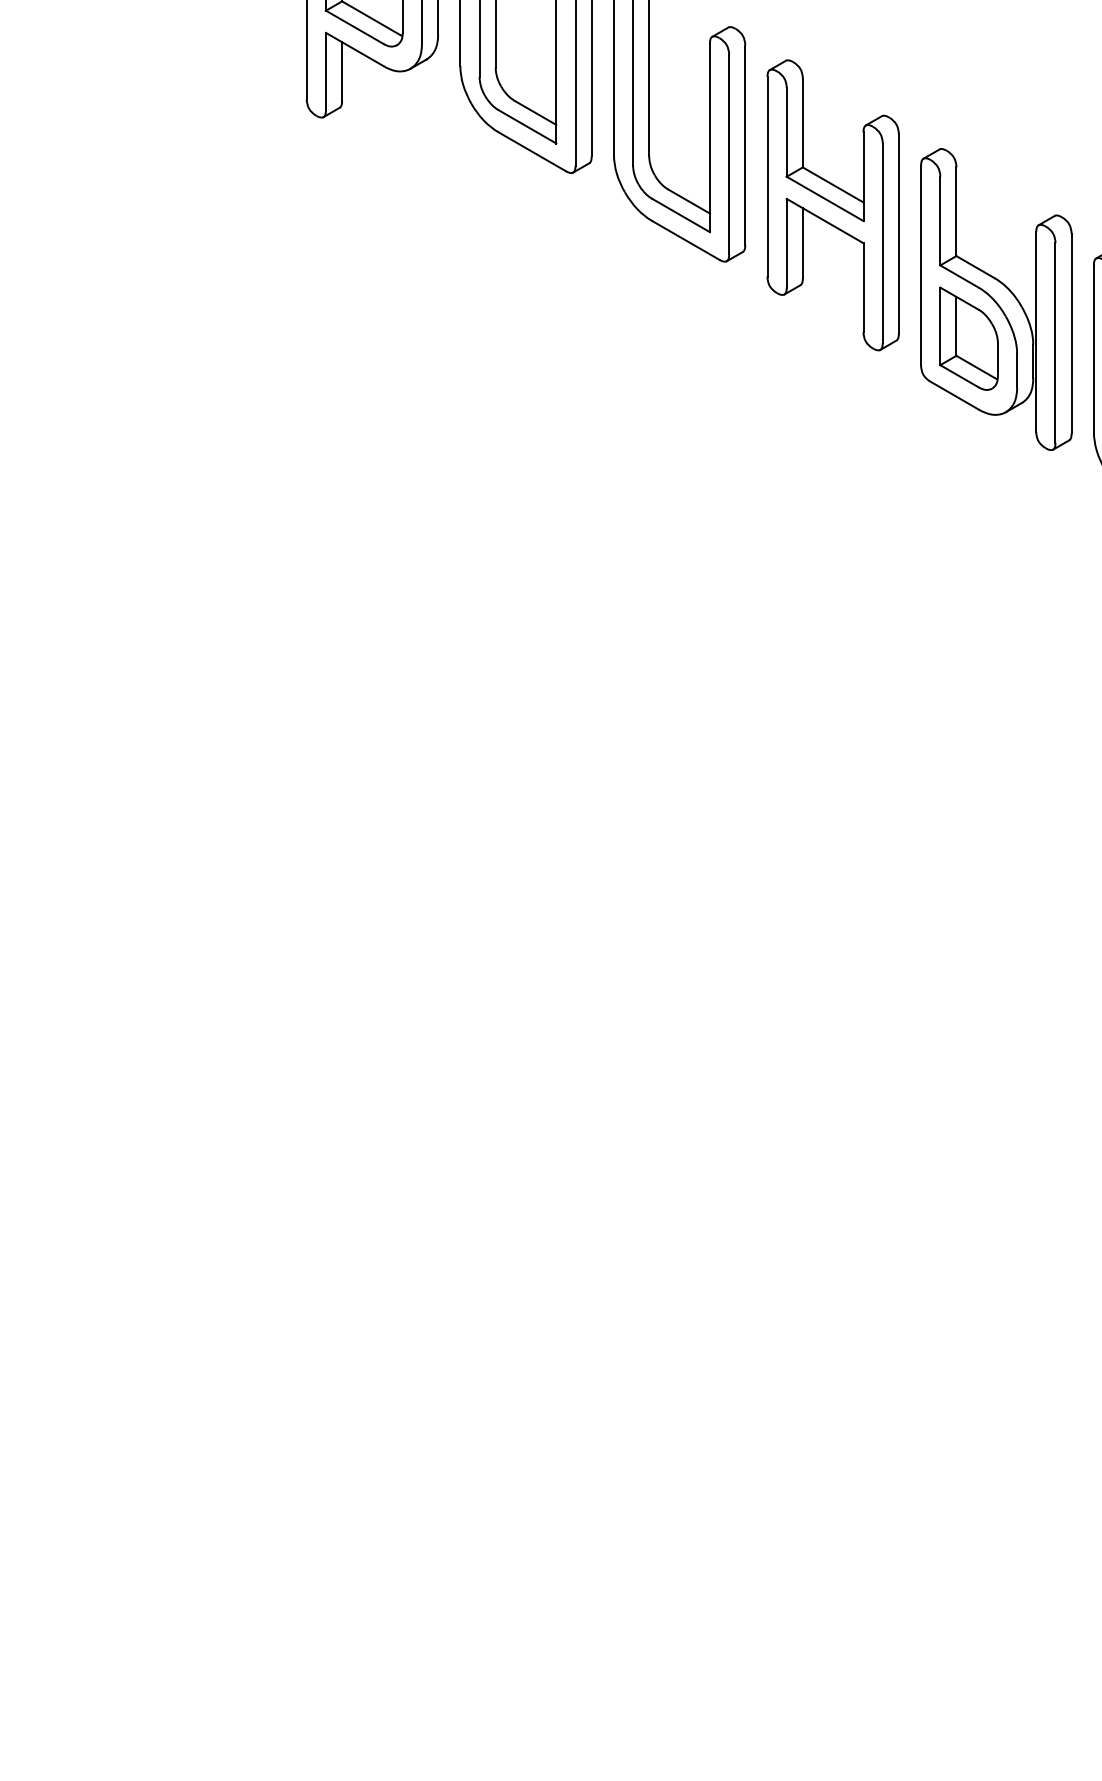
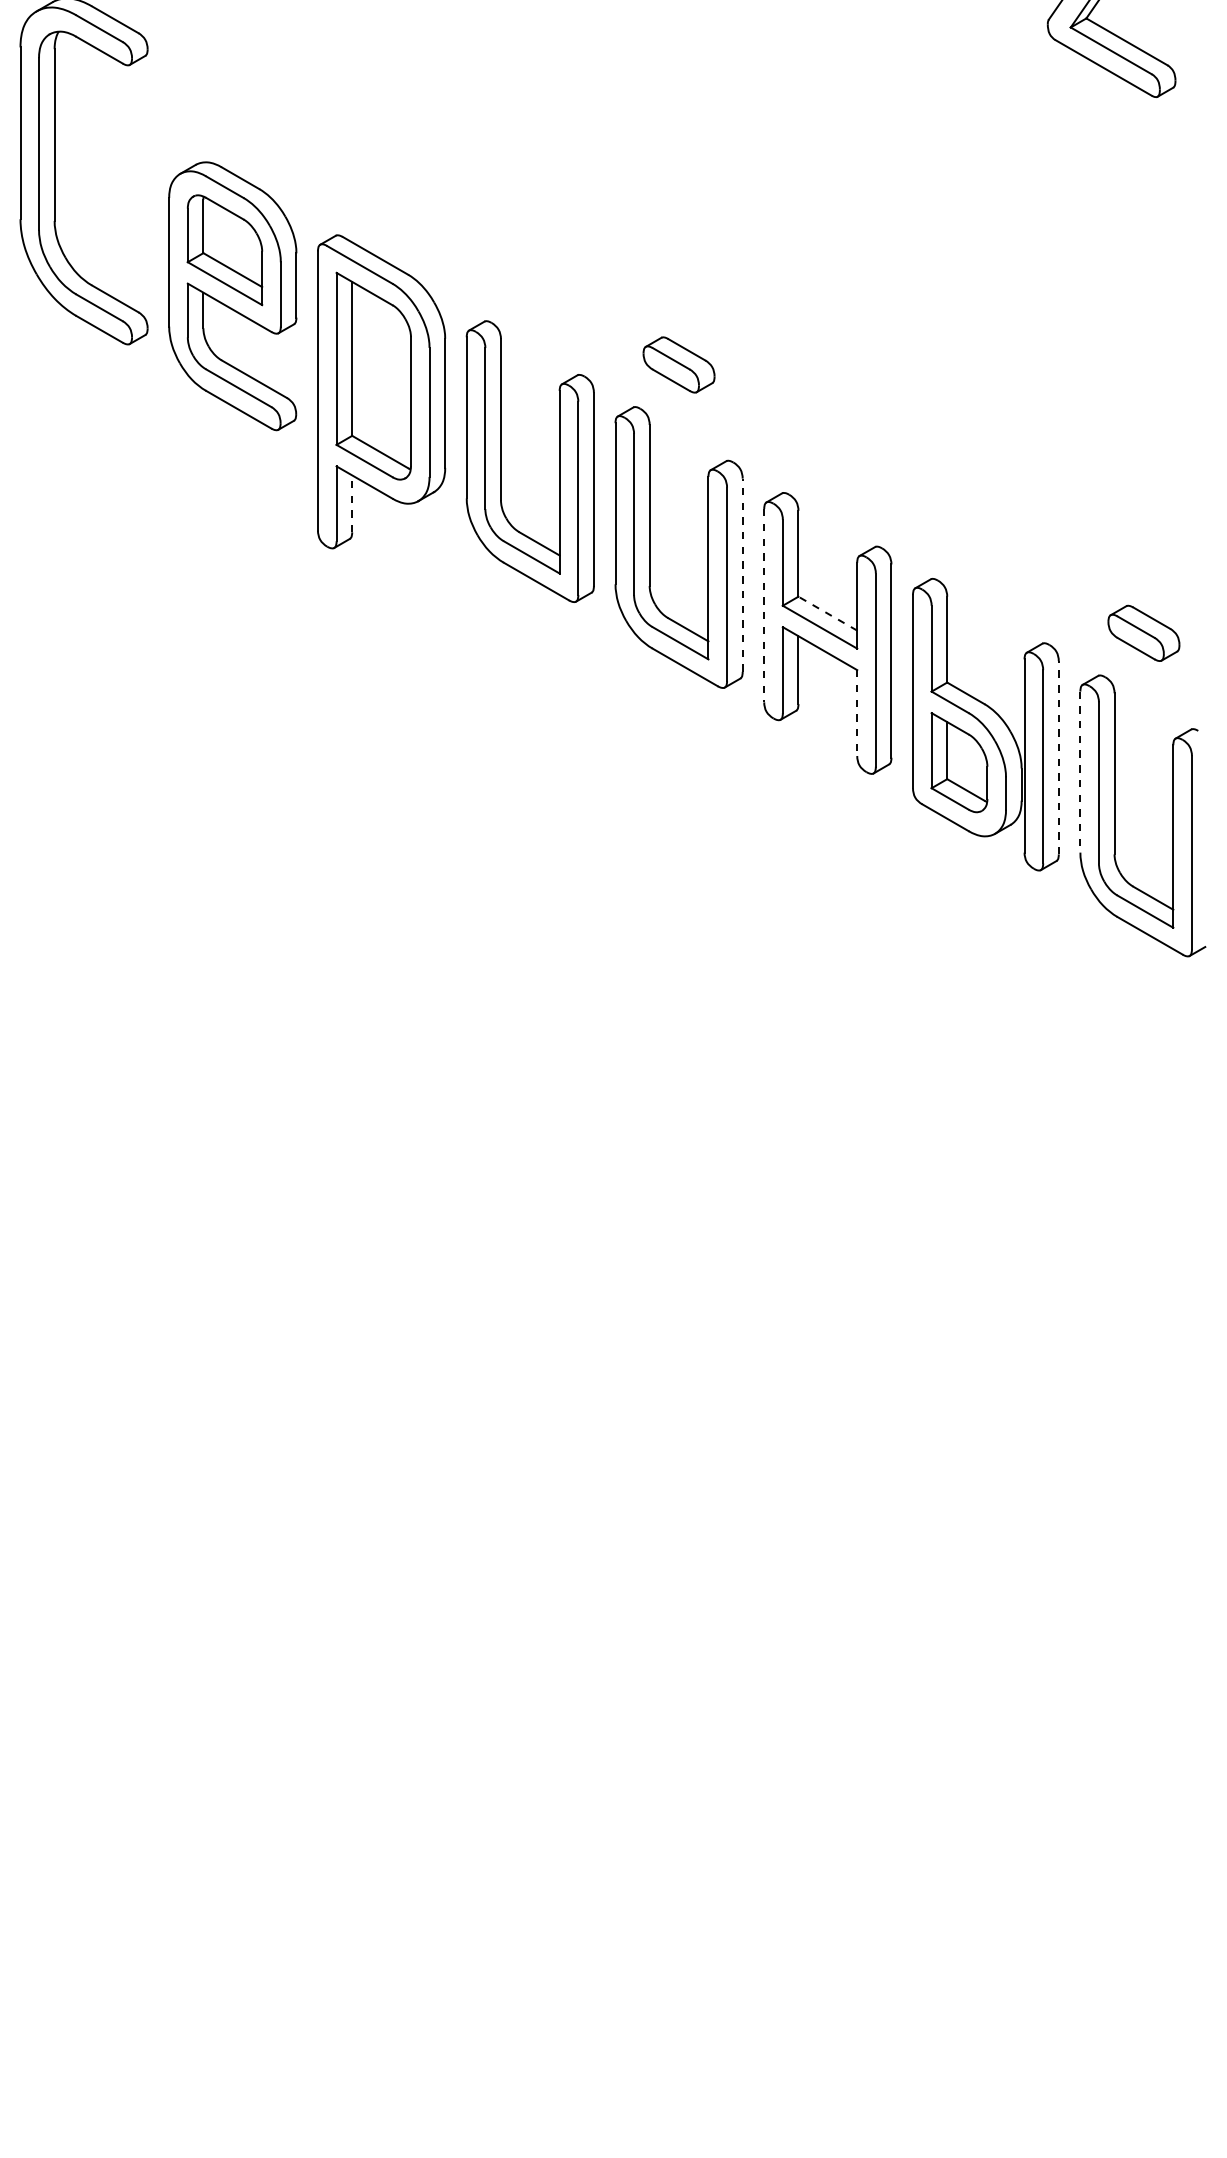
line: (342, 71) -> (352, 503), solid -> dashed
line: (745, 145) -> (742, 575), solid -> dashed
line: (767, 176) -> (764, 605), solid -> dashed
line: (832, 184) -> (827, 613), solid -> dashed
line: (863, 288) -> (857, 713), solid -> dashed
line: (1071, 333) -> (1058, 757), solid -> dashed
line: (1094, 348) -> (1080, 772), solid -> dashed

